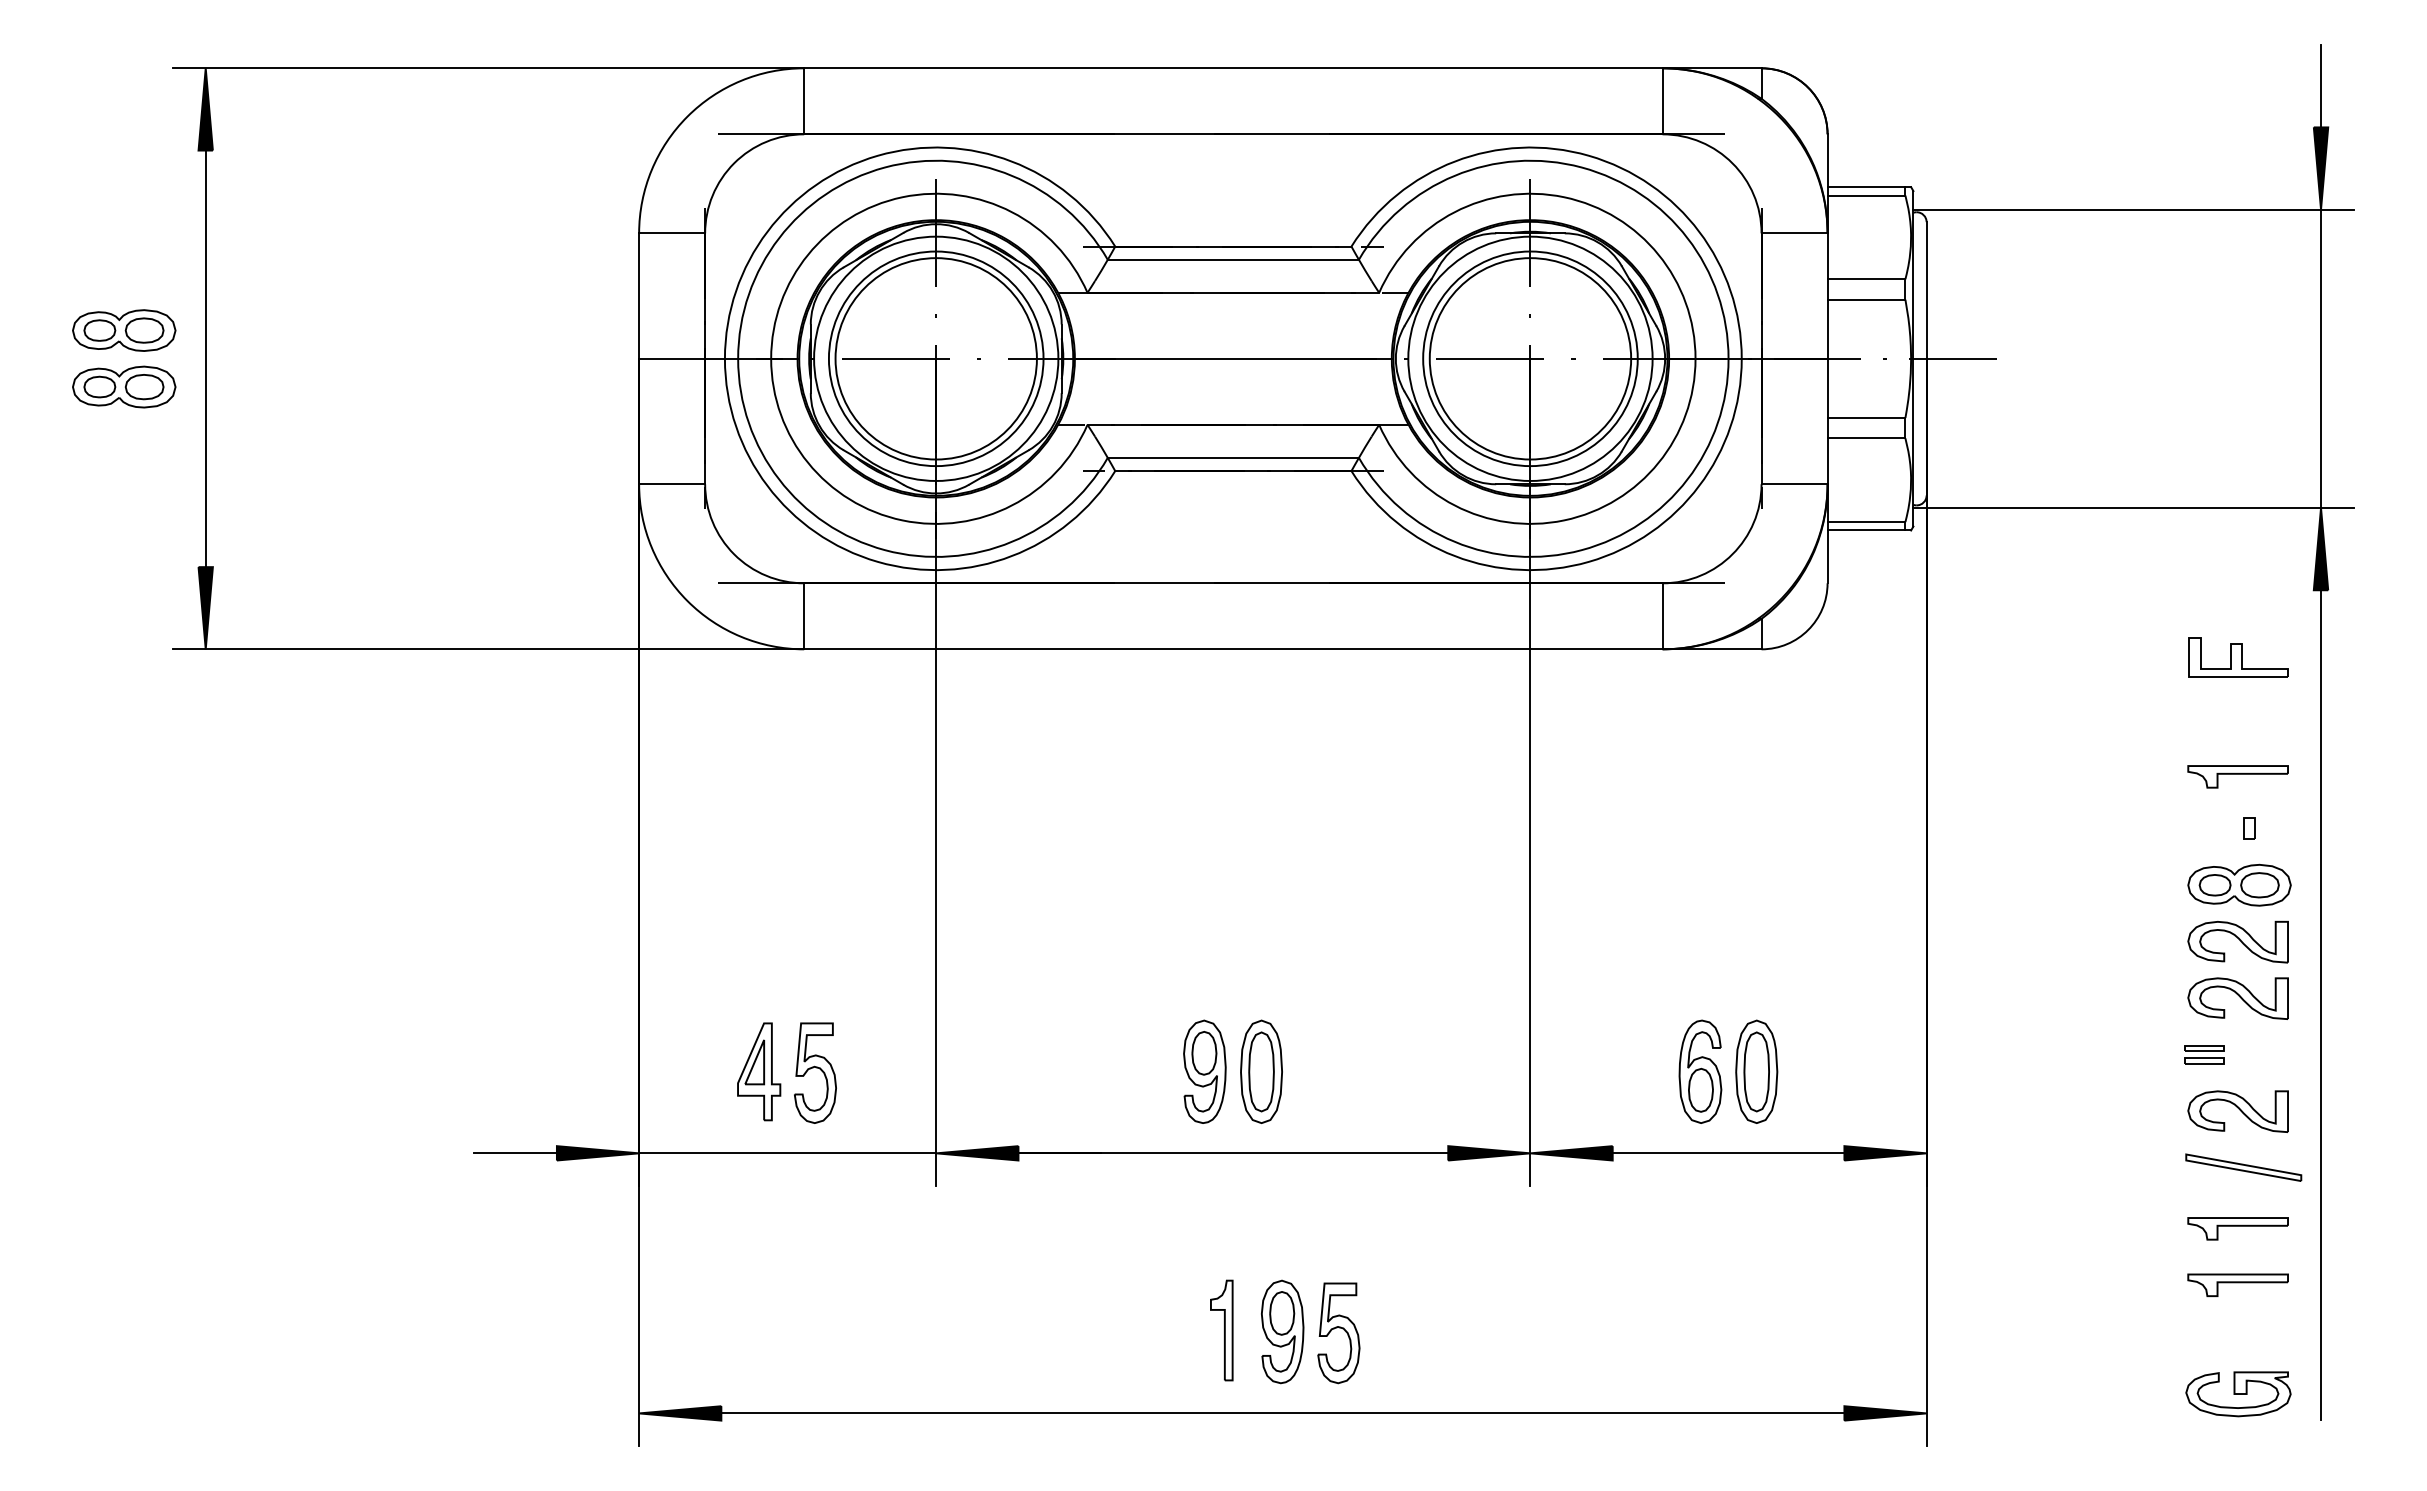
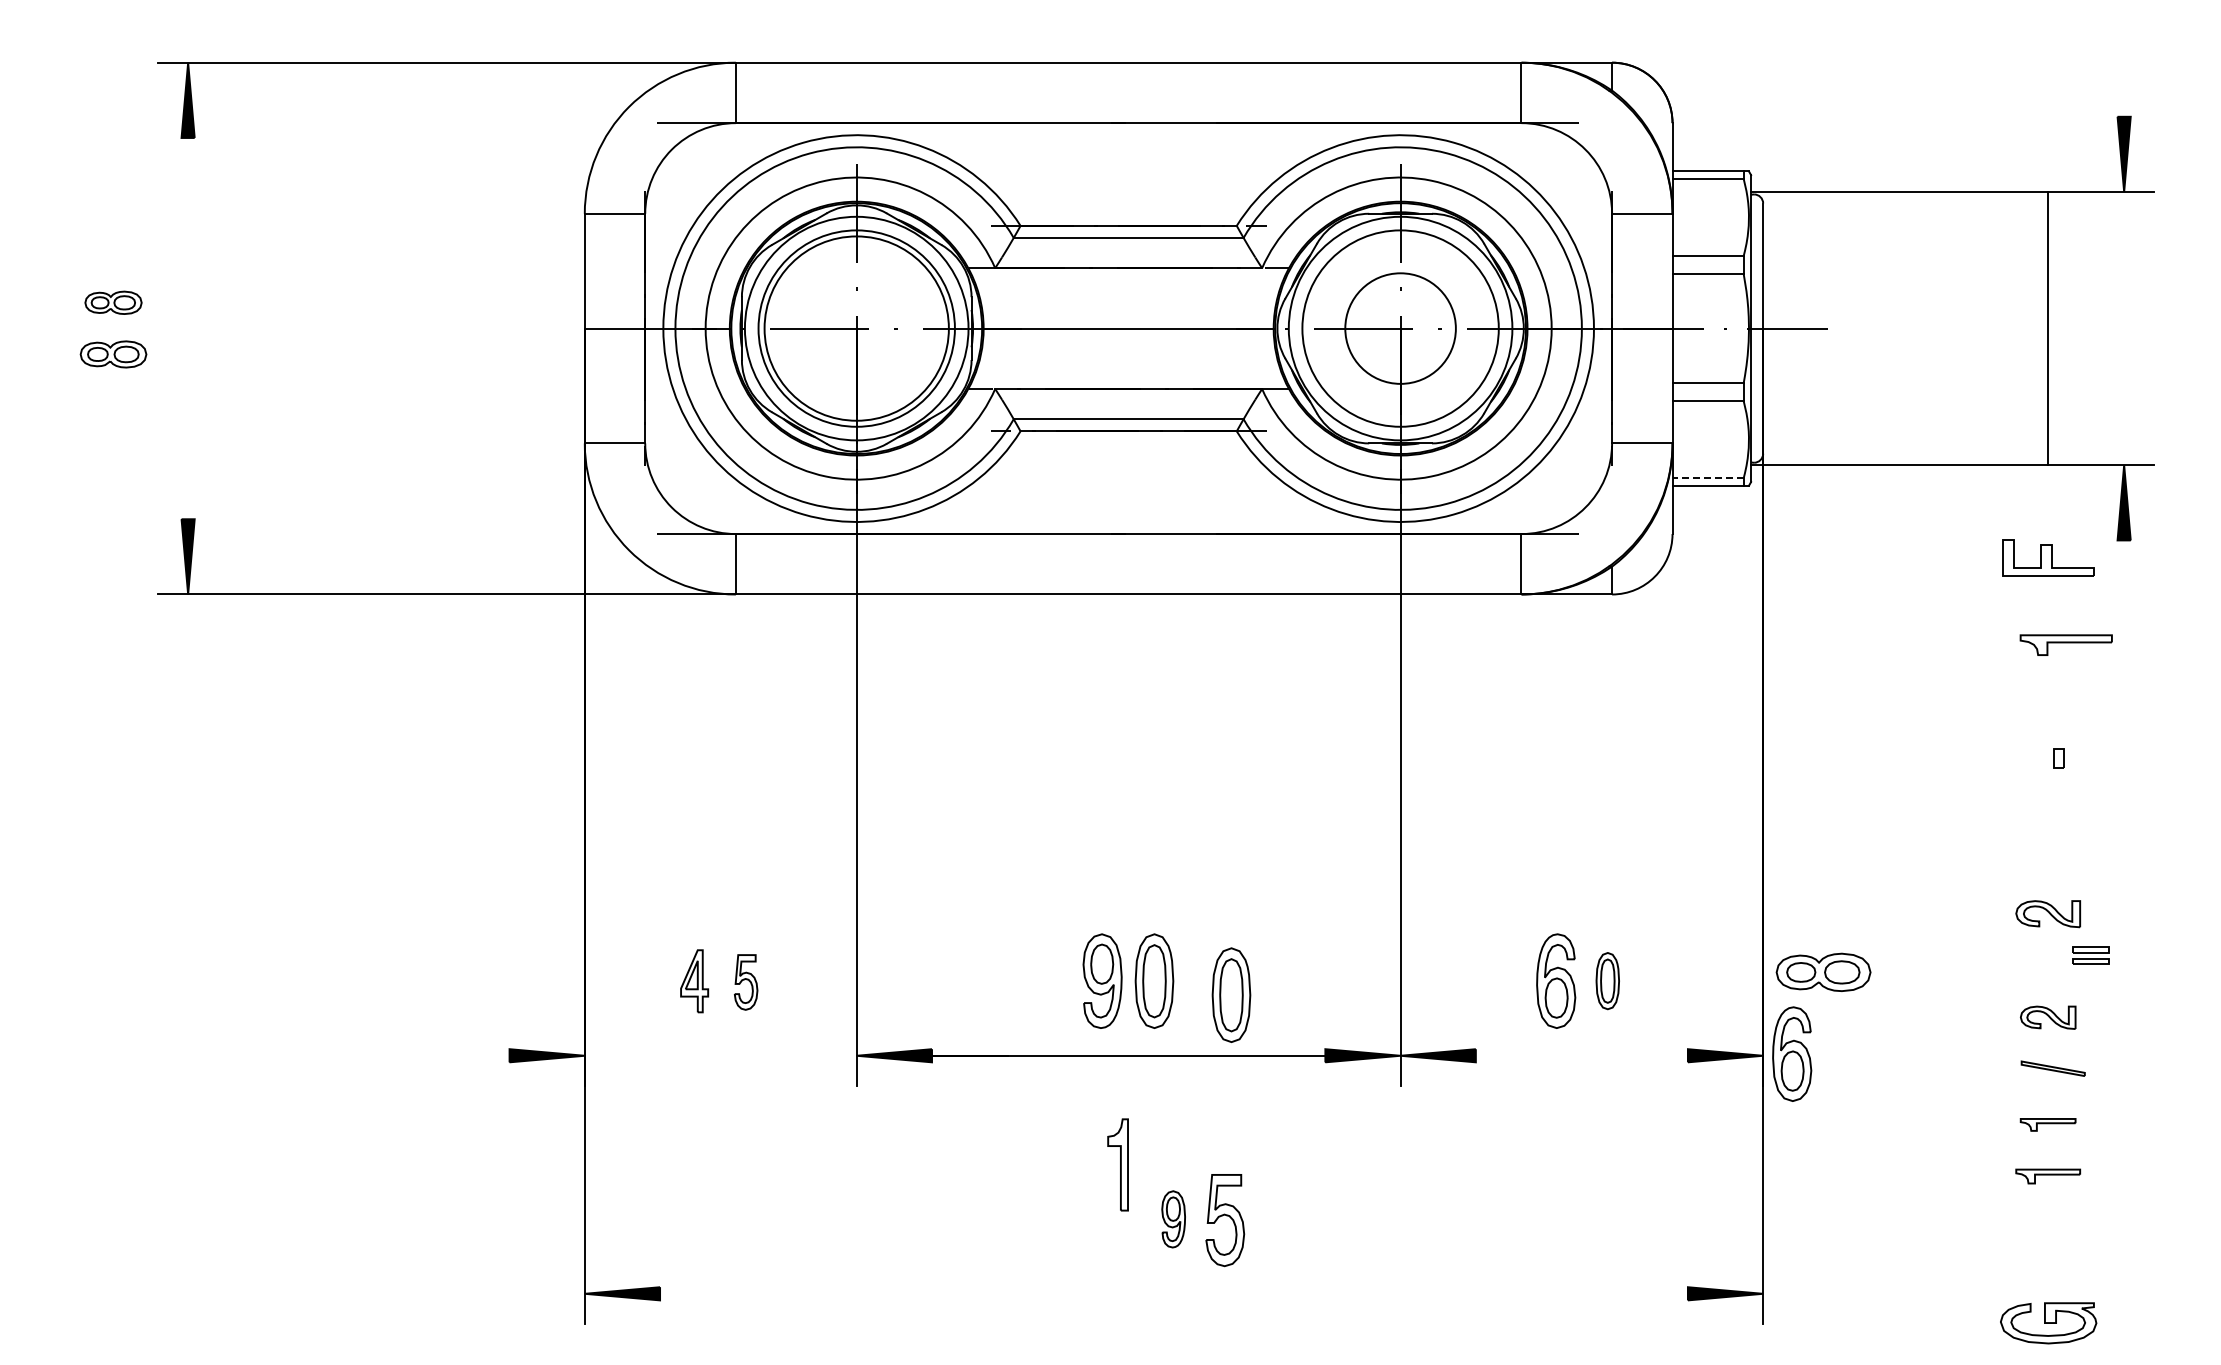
line: (2321, 85) -> (2124, 78), removed
part: (124, 330) -> (113, 302), size x0.6
line: (206, 358) -> (188, 328), removed
circle: (1530, 358) -> (1400, 328), size x0.6
line: (2321, 358) -> (2048, 328), moved
part: (124, 387) -> (113, 354), size x0.7
line: (1866, 521) -> (1708, 477), solid -> dashed
part: (2238, 656) -> (2048, 557), moved
part: (2237, 776) -> (2065, 644), moved
part: (2239, 884) -> (1823, 971), moved
part: (2237, 942) -> (2047, 862), removed
part: (2237, 997) -> (2047, 913), size x0.7
line: (2321, 1004) -> (2124, 919), removed
part: (2204, 1054) -> (2090, 955), moved
part: (1756, 1071) -> (1607, 980), size x0.6
part: (758, 1072) -> (694, 981), size x0.7
part: (814, 1073) -> (745, 982), size x0.6
part: (1345, 1086) -> (1231, 994), added
part: (2237, 1111) -> (2047, 1017), size x0.6
part: (1958, 1150) -> (1792, 1053), added
line: (515, 1153) -> (471, 1055), removed
line: (787, 1153) -> (720, 1055), removed
line: (1728, 1153) -> (1581, 1055), removed
part: (2242, 1167) -> (2052, 1068), size x0.6
part: (2237, 1228) -> (2047, 1124), size x0.6
part: (2237, 1285) -> (2047, 1176), size x0.7
part: (1221, 1330) -> (1117, 1164), moved
part: (1282, 1332) -> (1173, 1219), size x0.6
part: (2238, 1394) -> (2048, 1323), moved
line: (1282, 1413) -> (1173, 1293), removed

